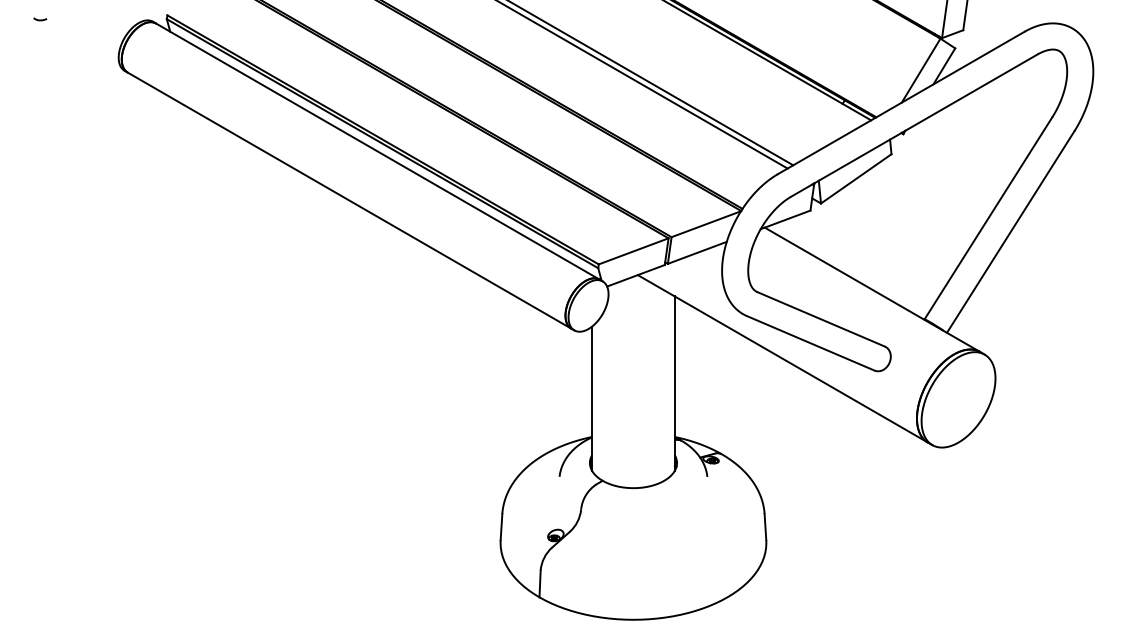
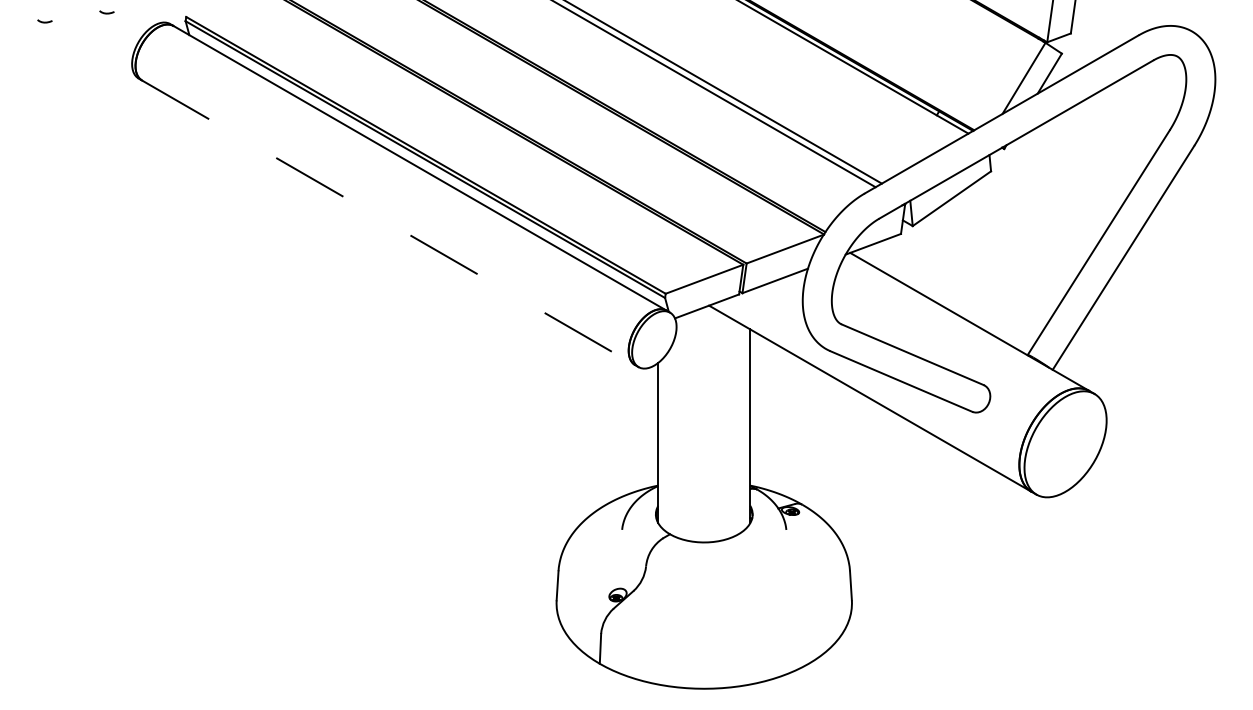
curve: (95, 11) -> (106, 12), added
line: (349, 200) -> (388, 222), solid -> dashed

